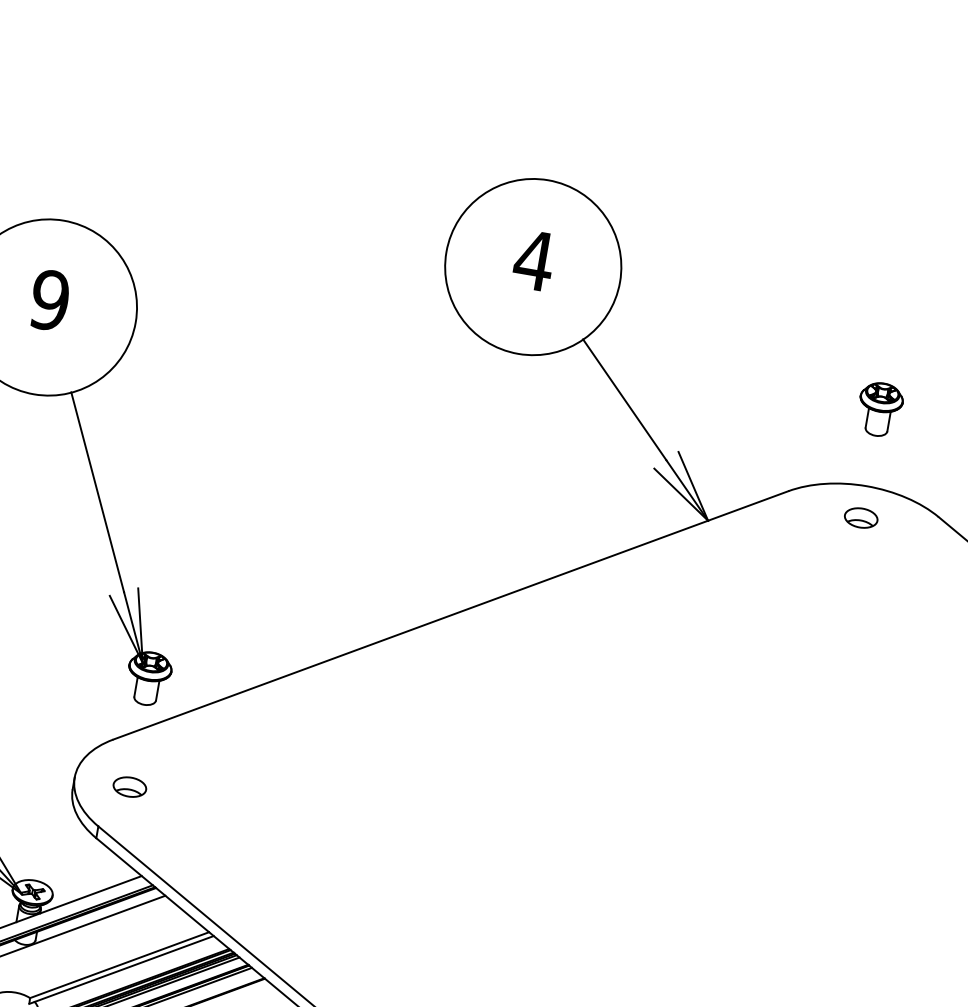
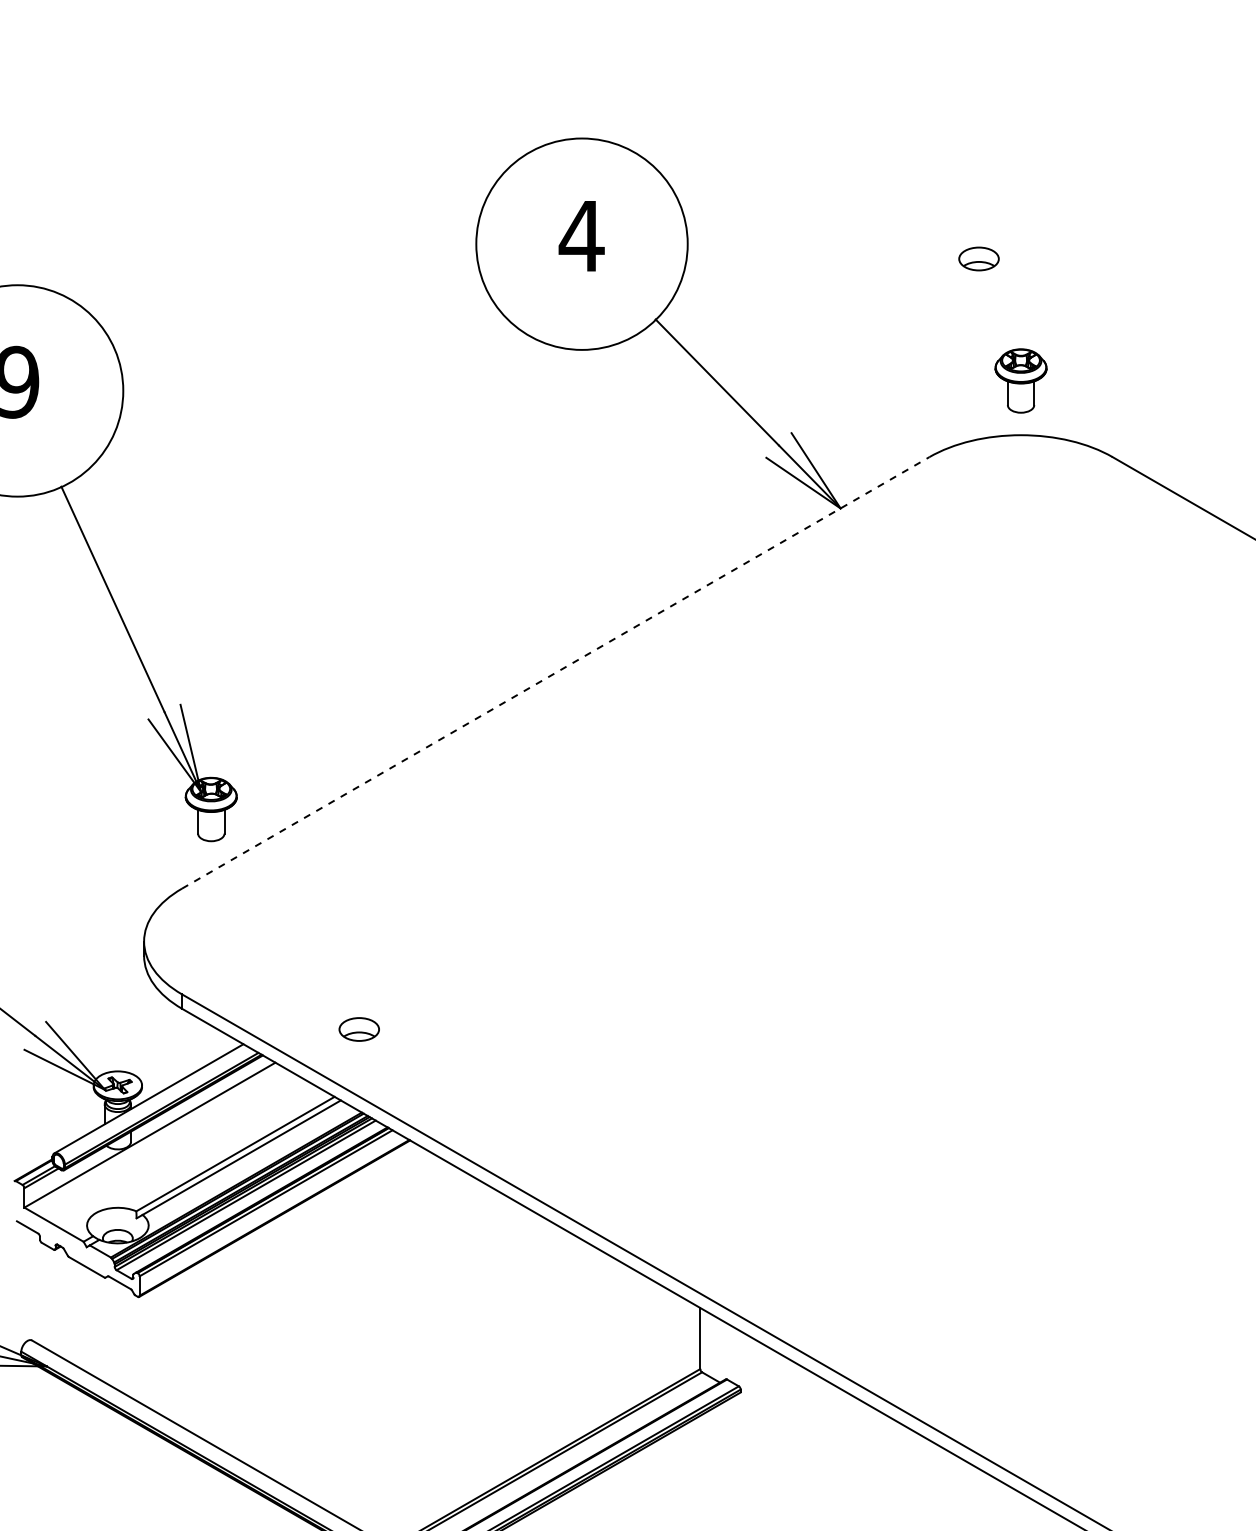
part: (879, 409) -> (1020, 380), moved
part: (860, 517) -> (978, 258), moved
line: (450, 615) -> (555, 672), solid -> dashed
part: (129, 787) -> (358, 1029), moved

